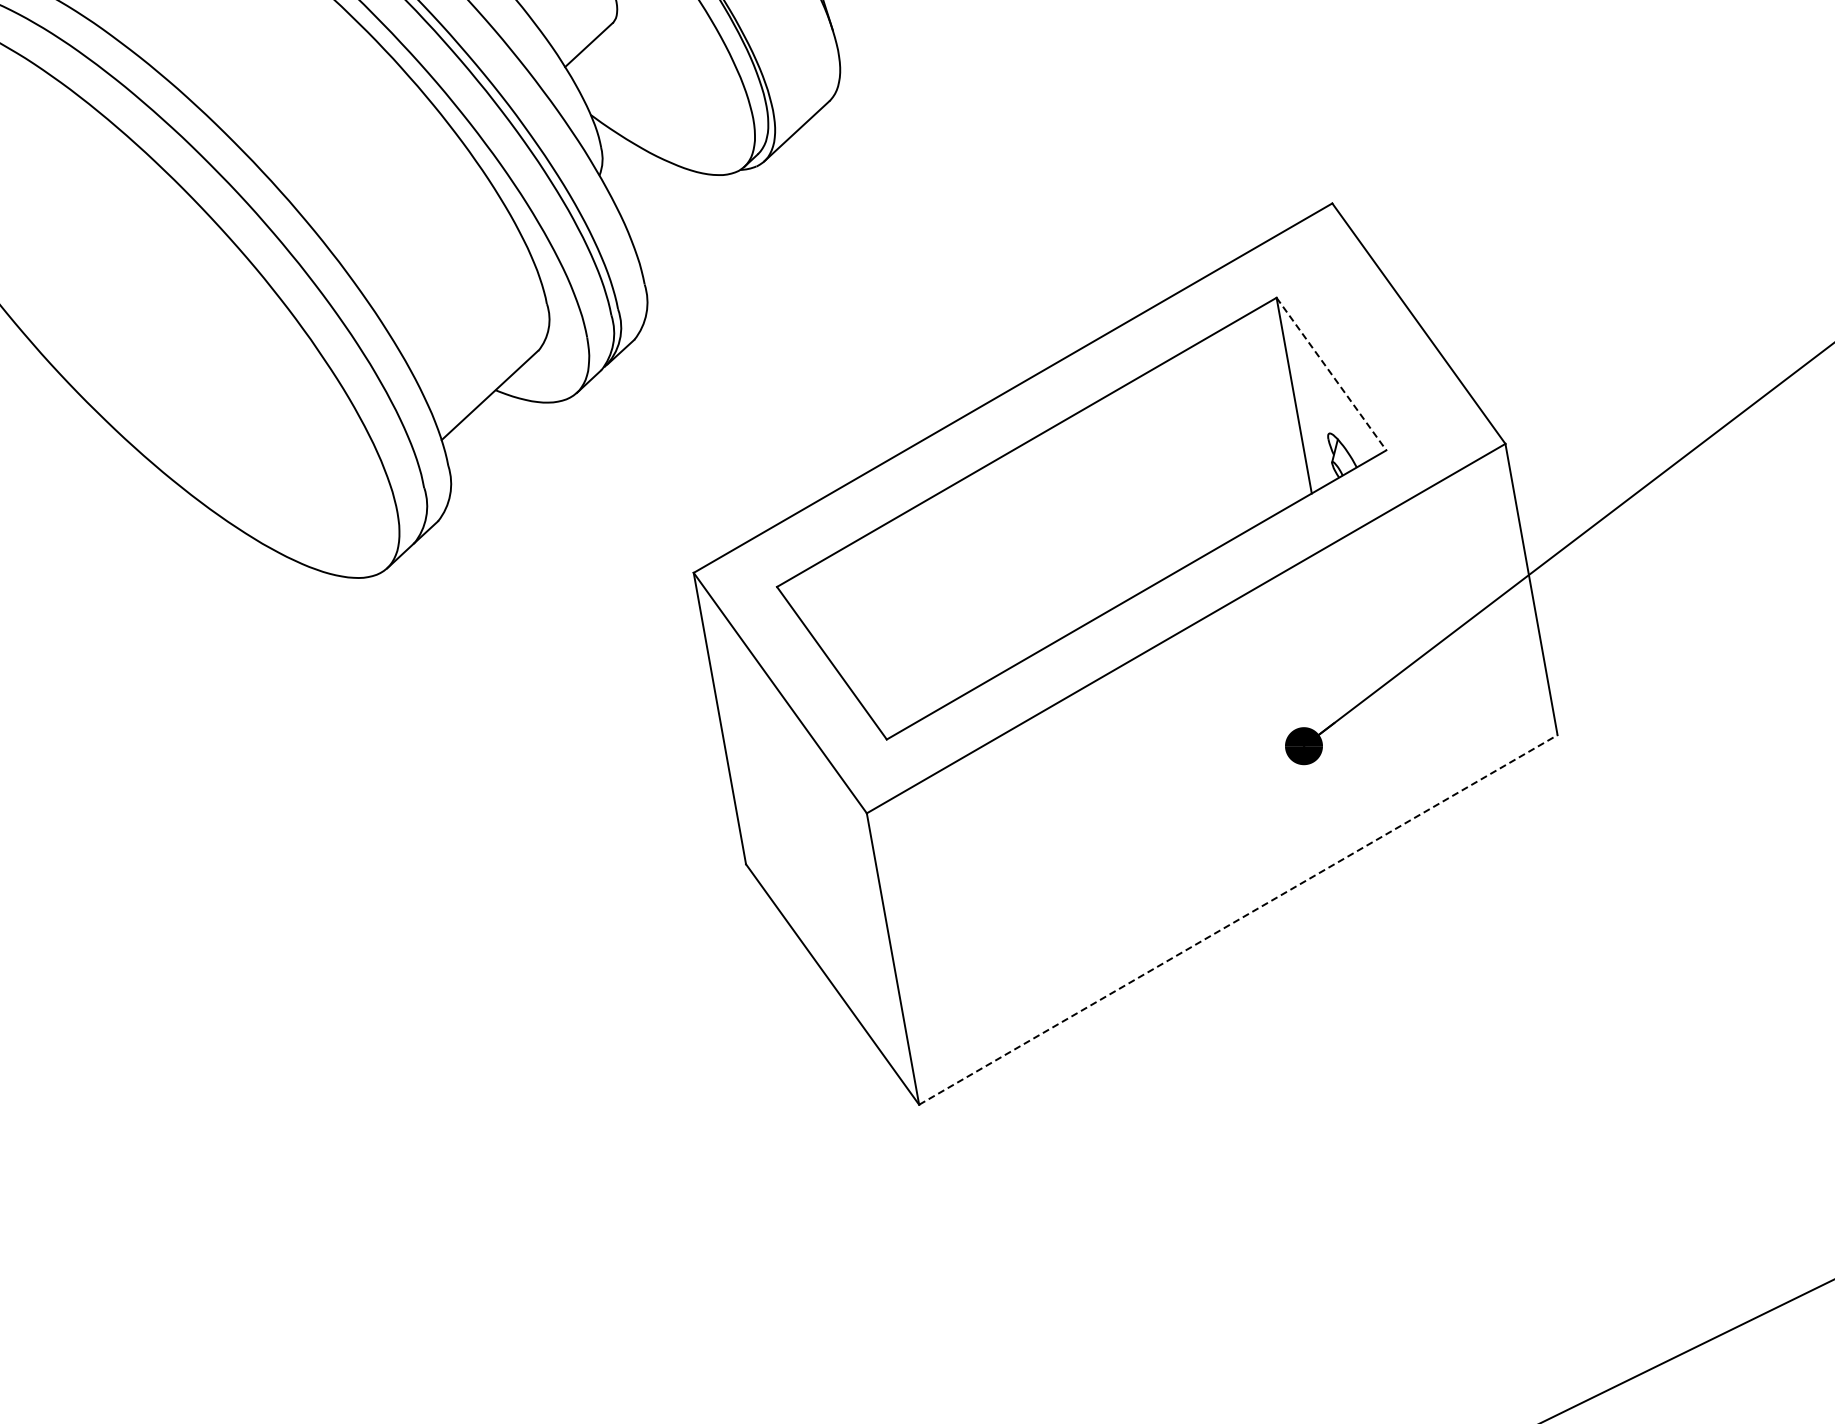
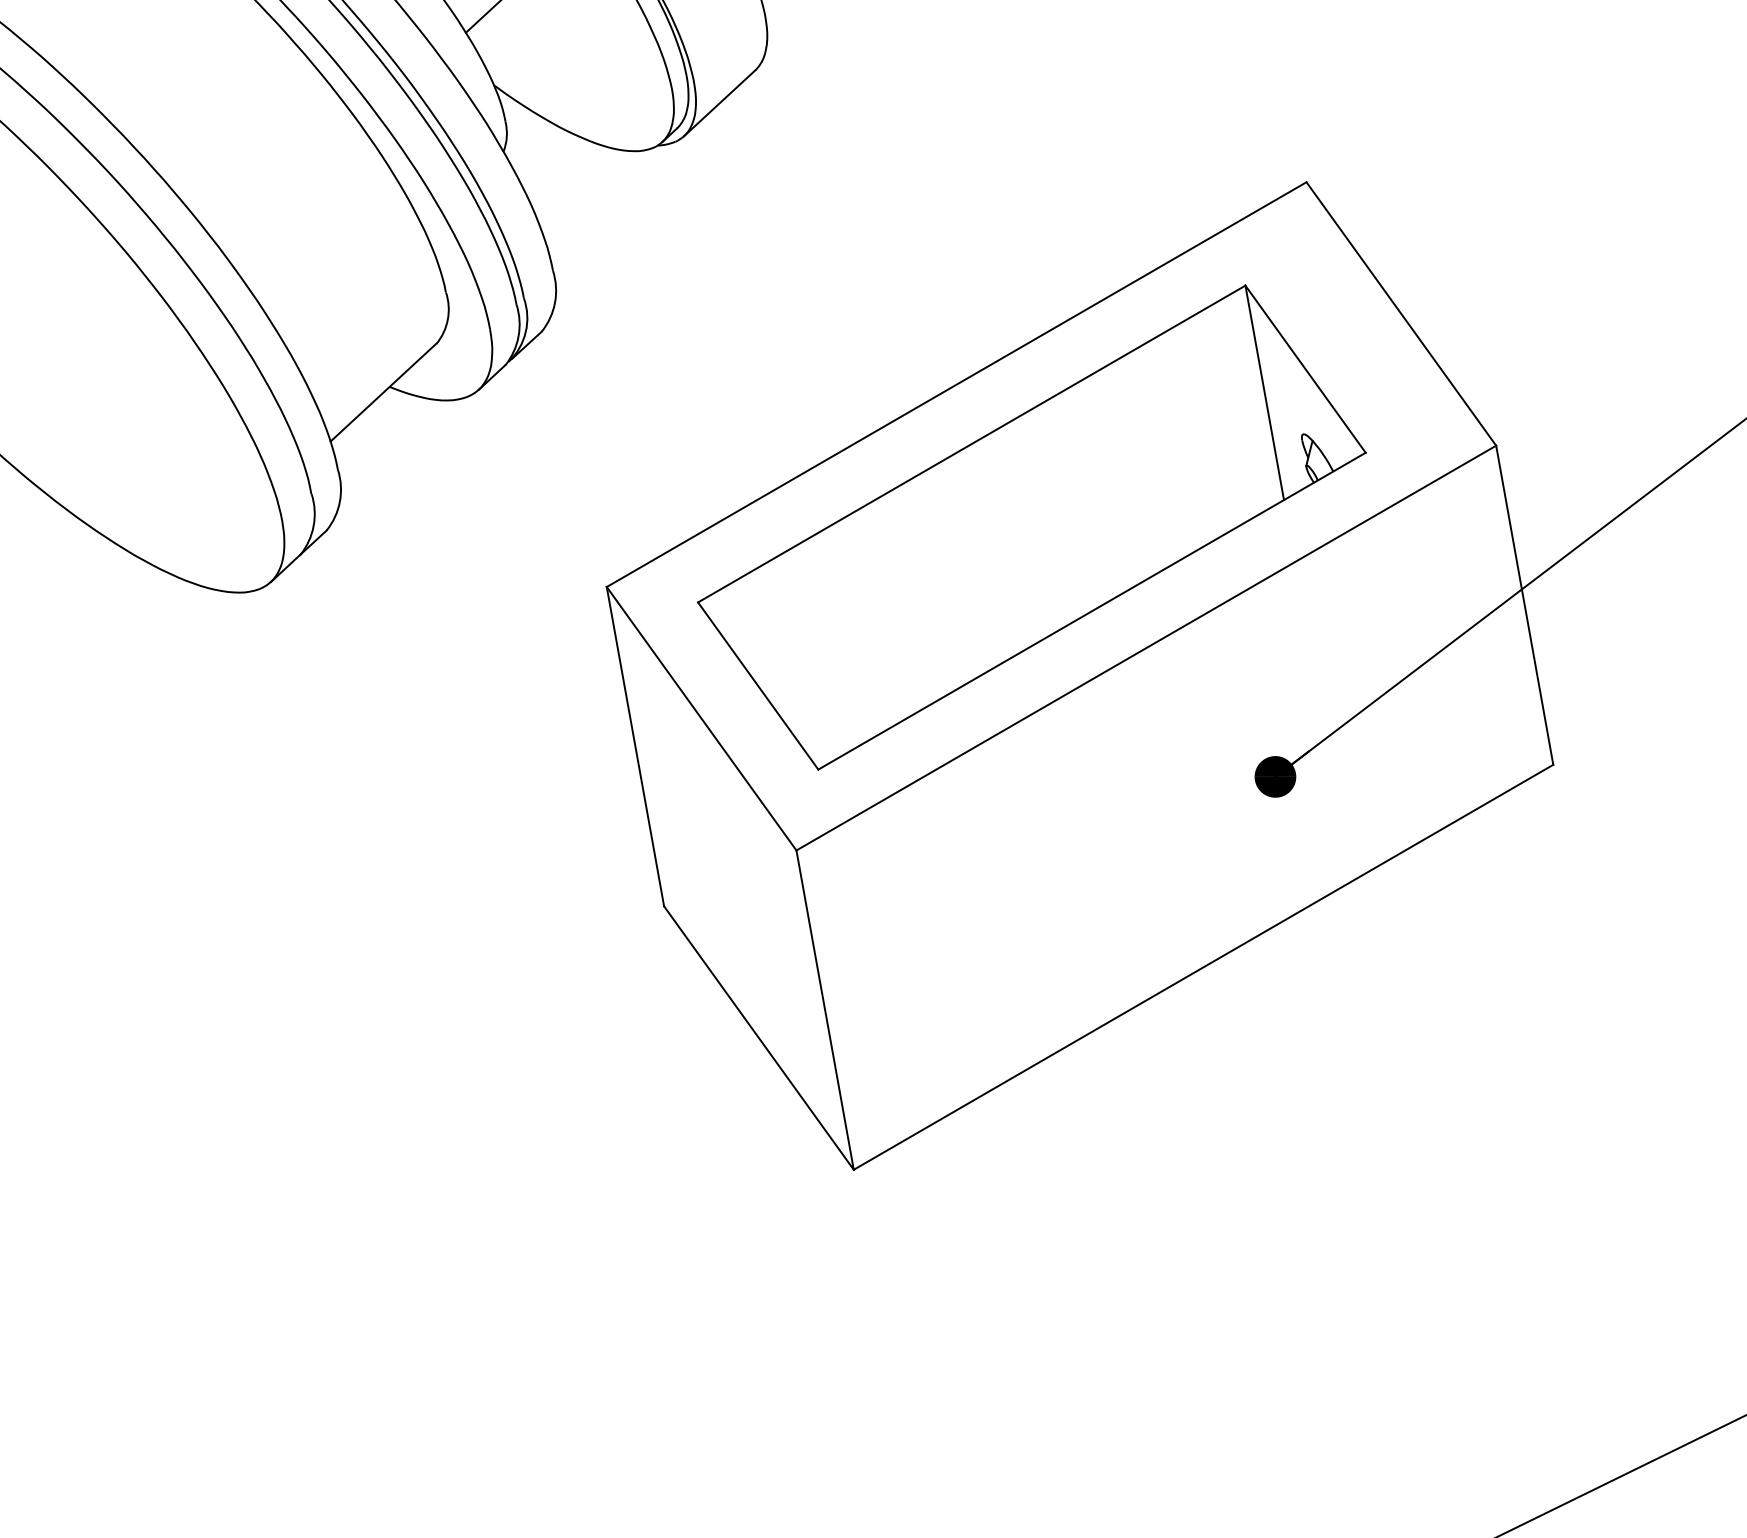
line: (1331, 374) -> (1305, 369), dashed -> solid
line: (1238, 919) -> (1203, 966), dashed -> solid

